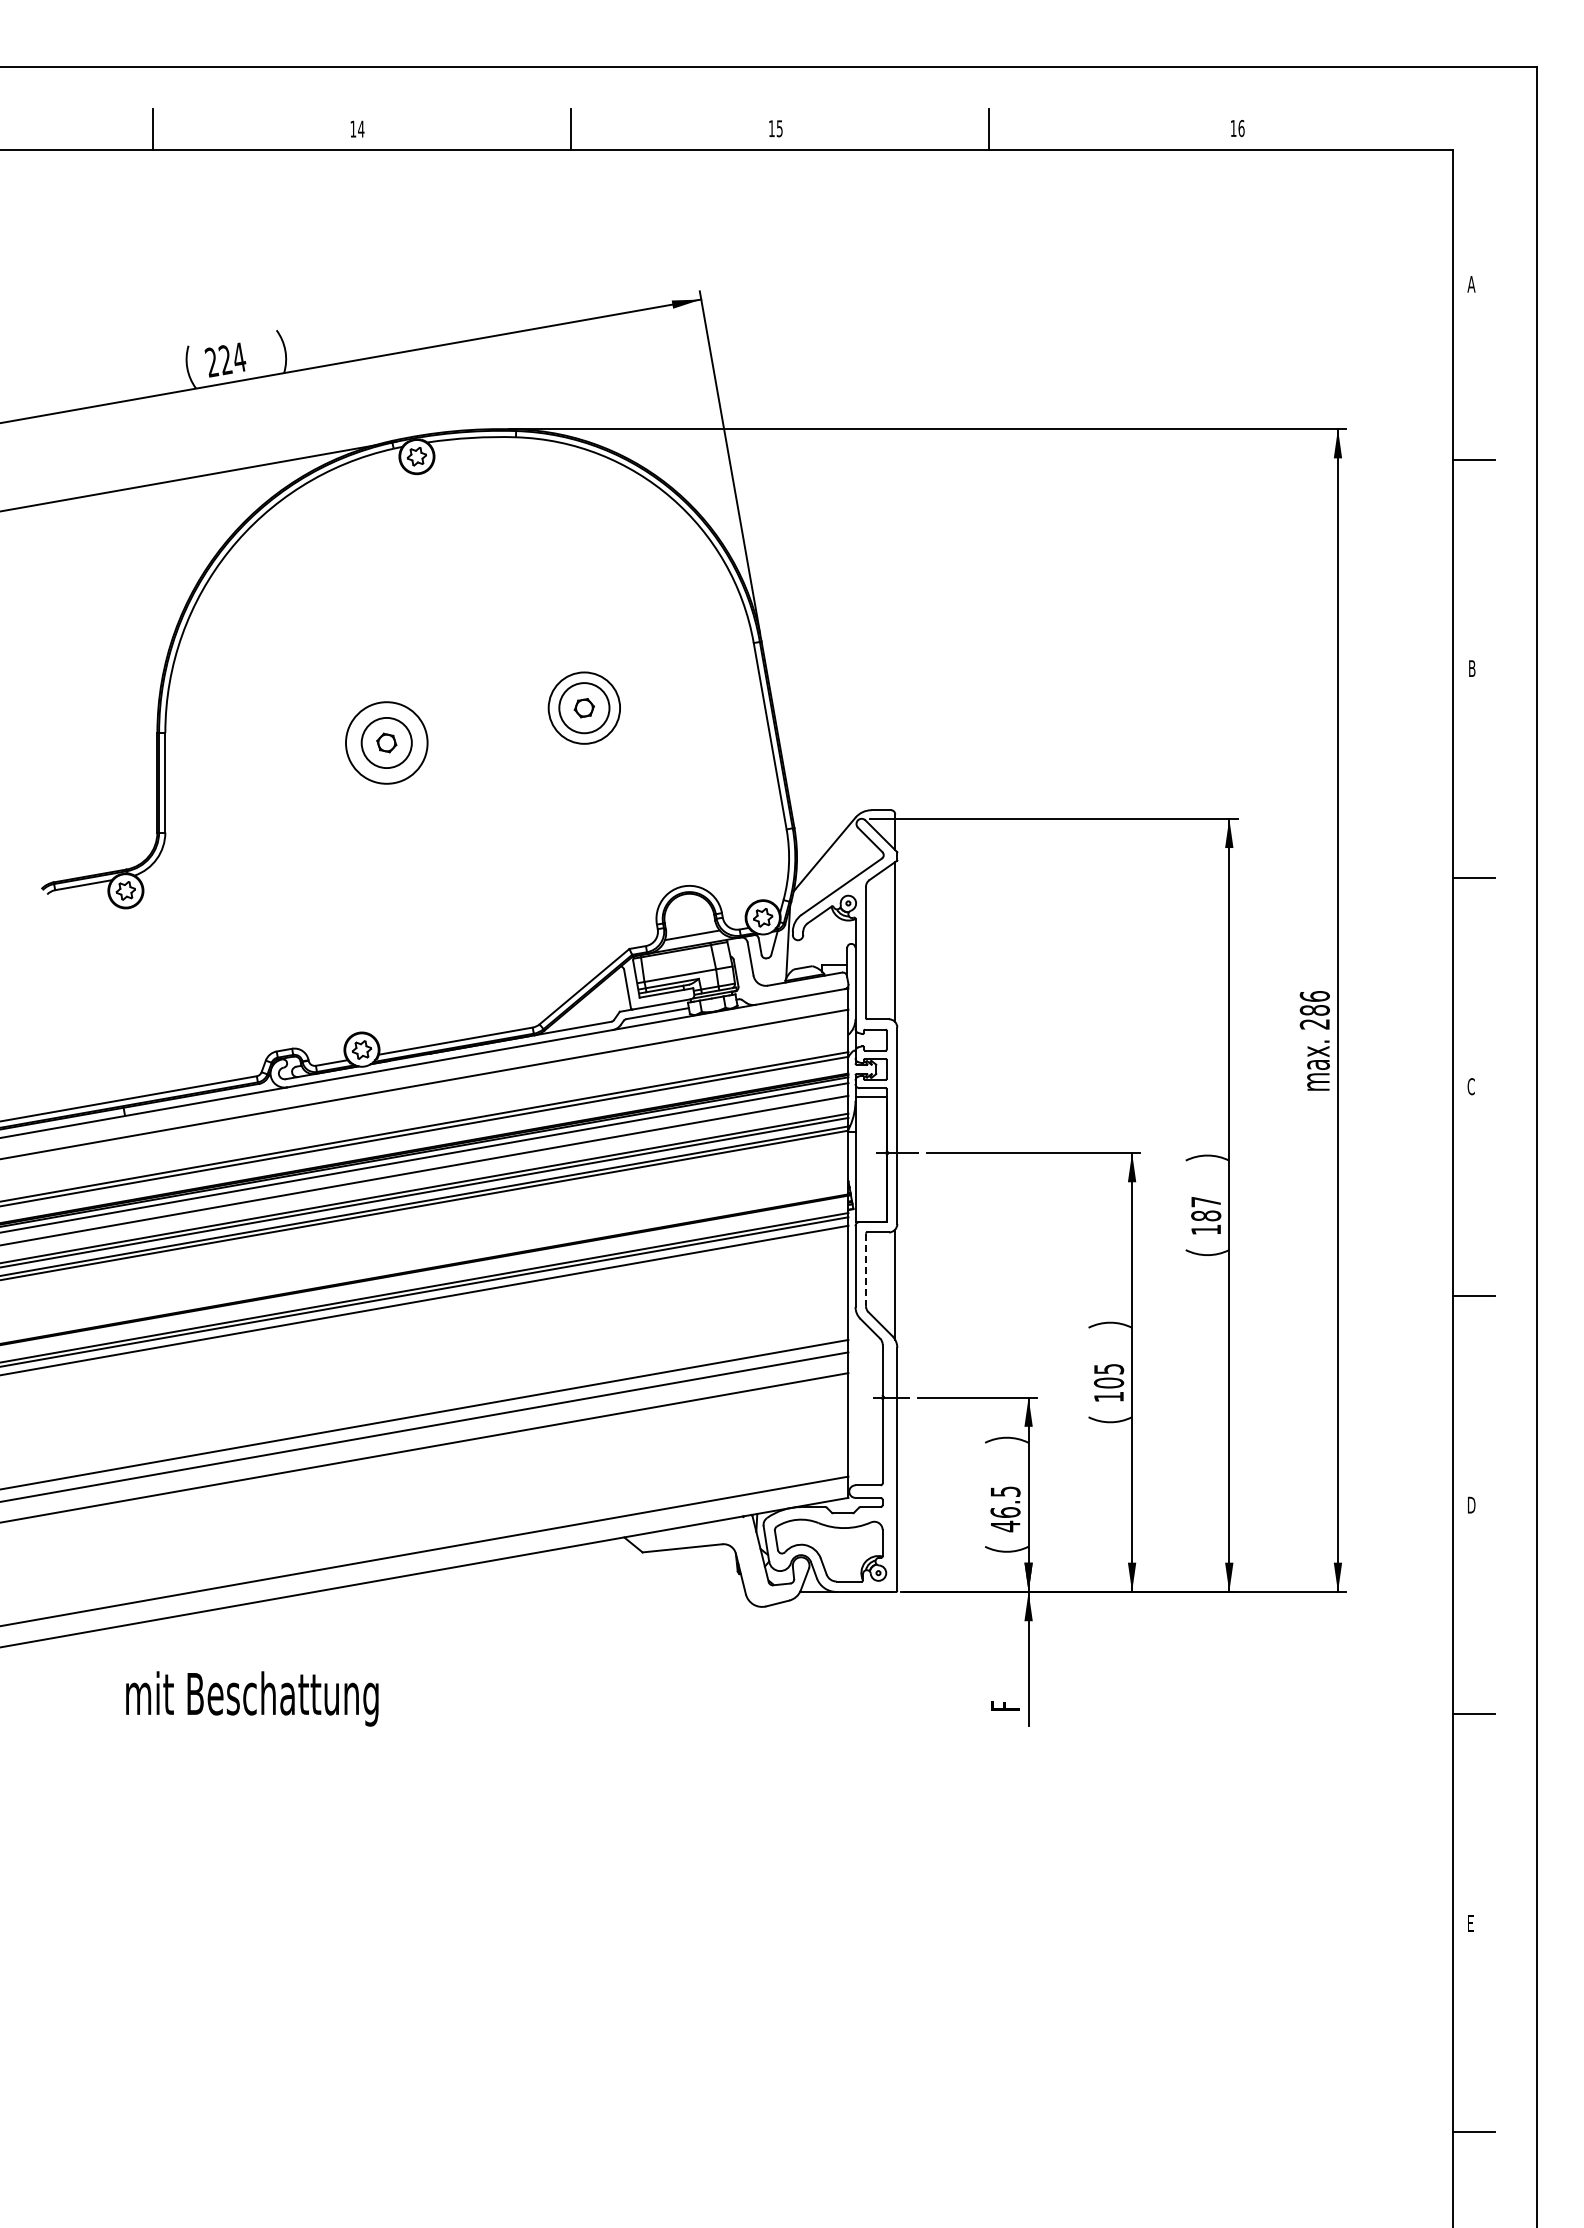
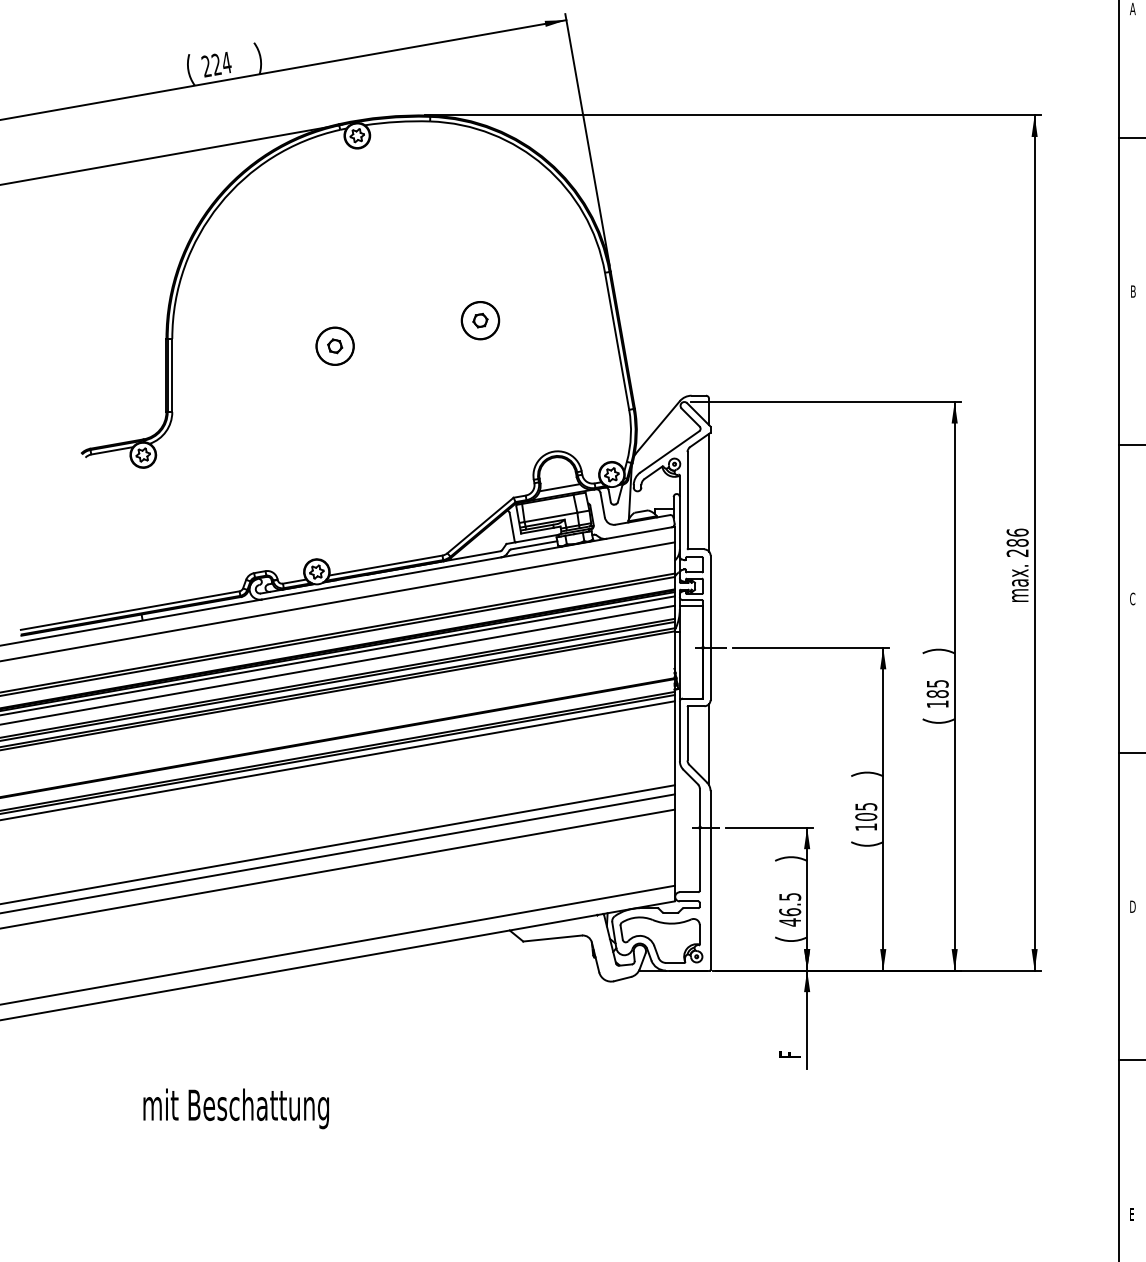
circle: (583, 707) -> (479, 320), size x0.71
circle: (386, 742) -> (334, 345), size x0.62
text: (1206, 1202) -> (937, 684), 187 -> 185
line: (865, 1270) -> (687, 734), dashed -> solid
text: (252, 1698) -> (236, 1108), moved

